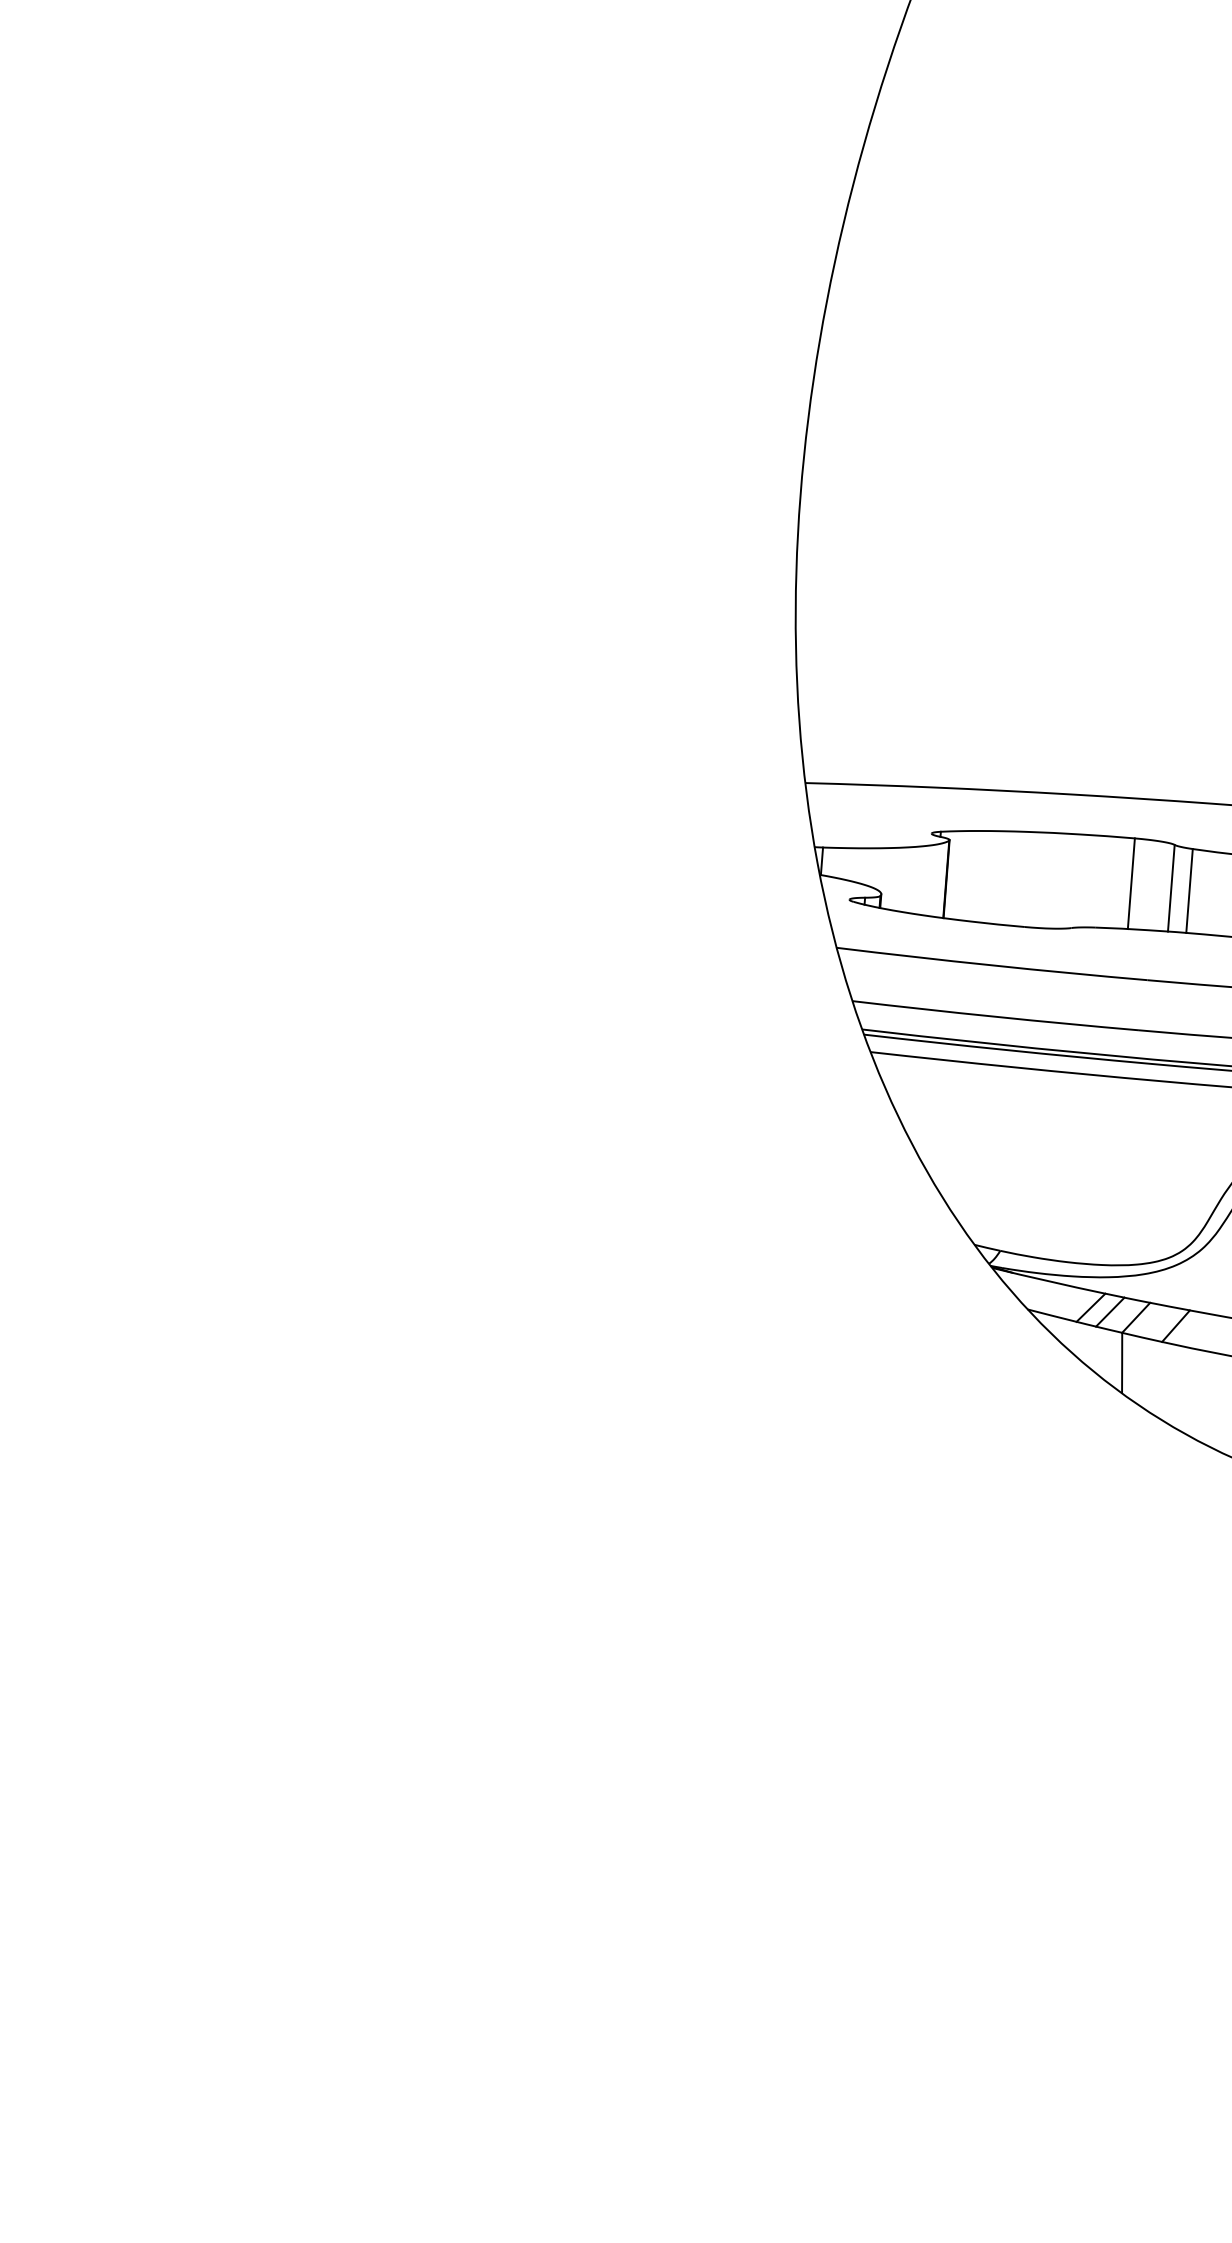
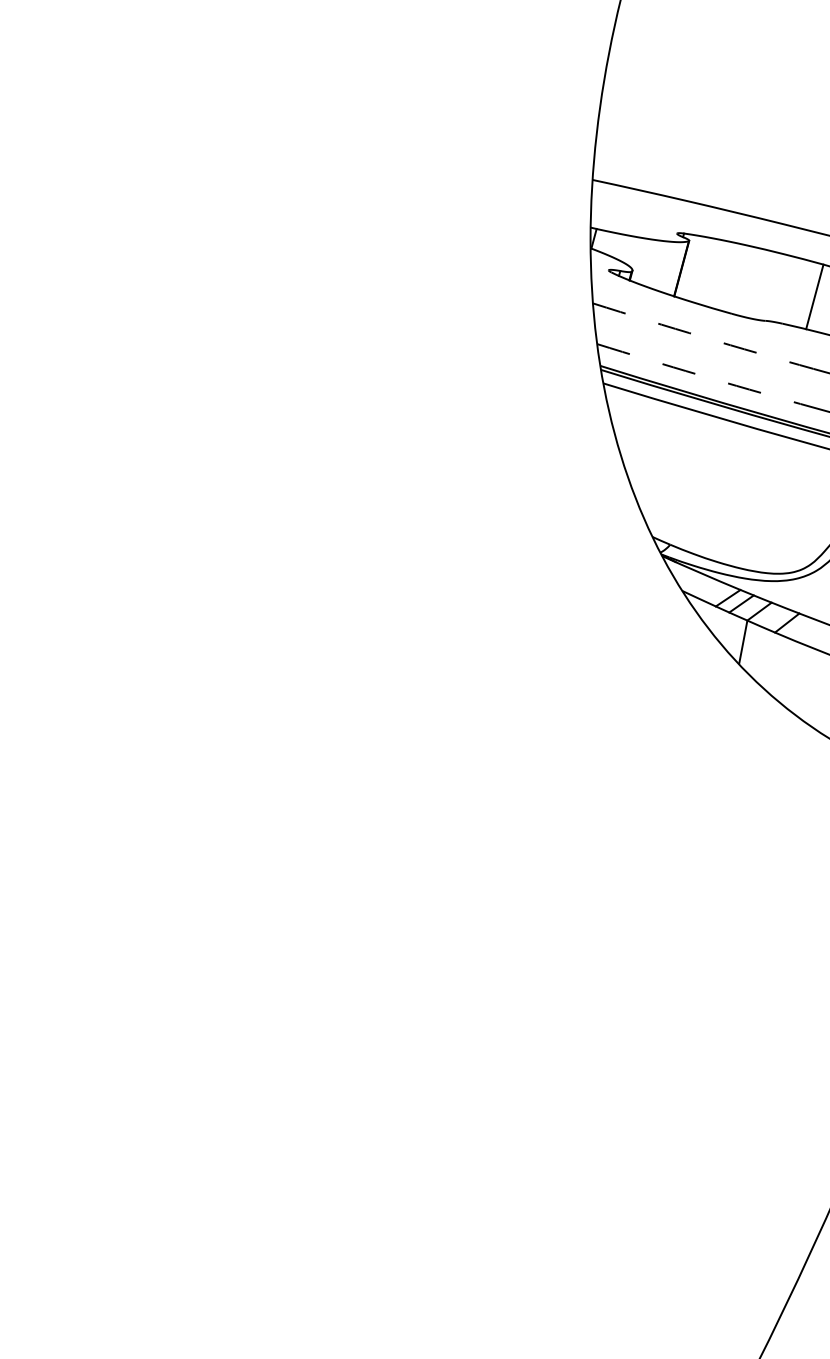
arc: (991, 965) -> (702, 337), solid -> dashed
arc: (995, 1016) -> (698, 374), solid -> dashed

